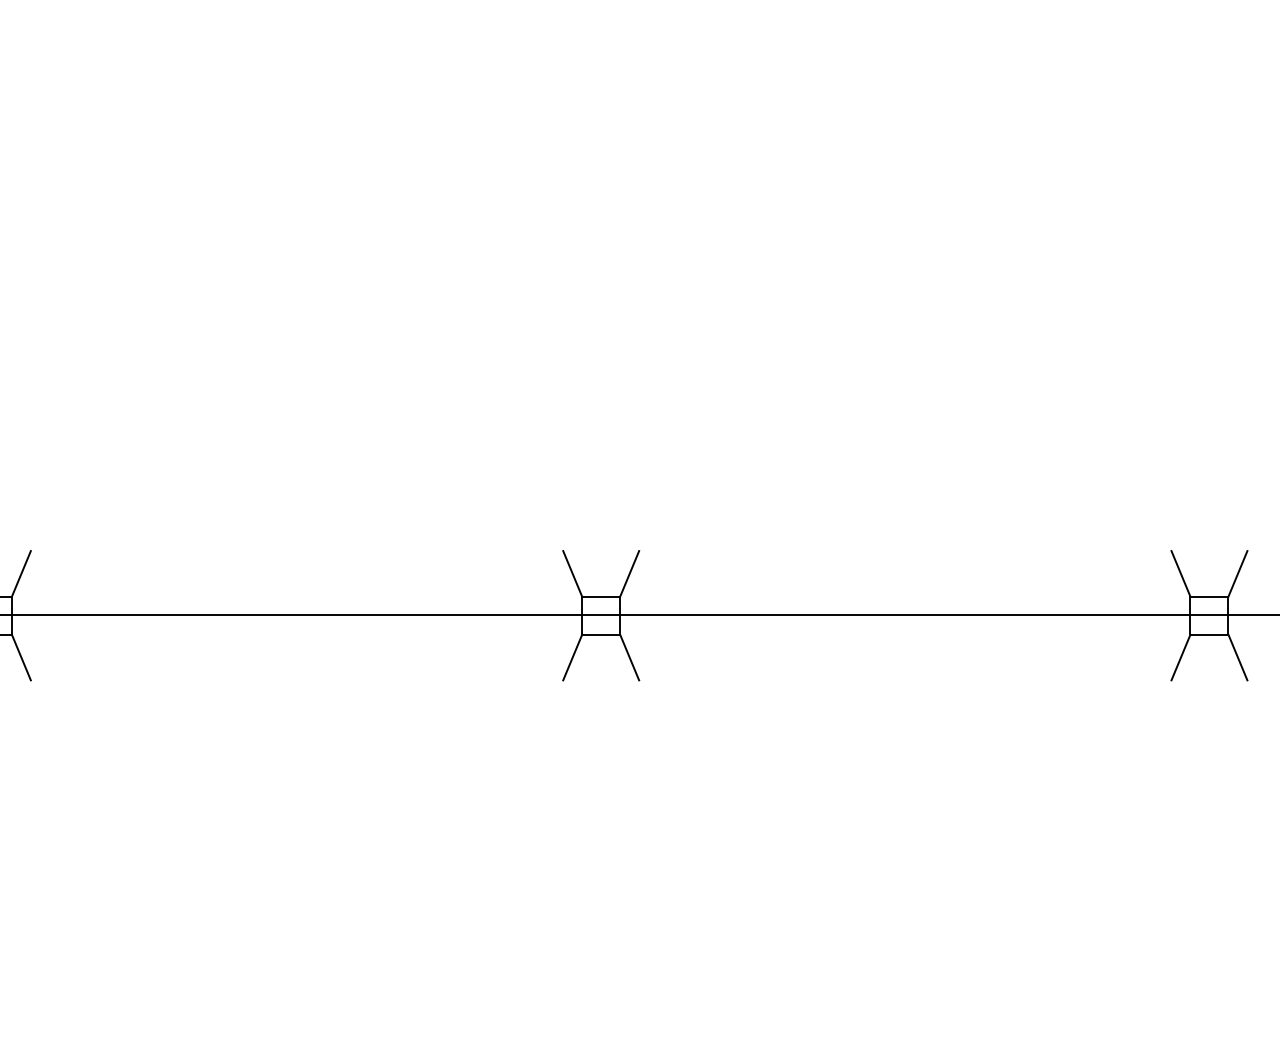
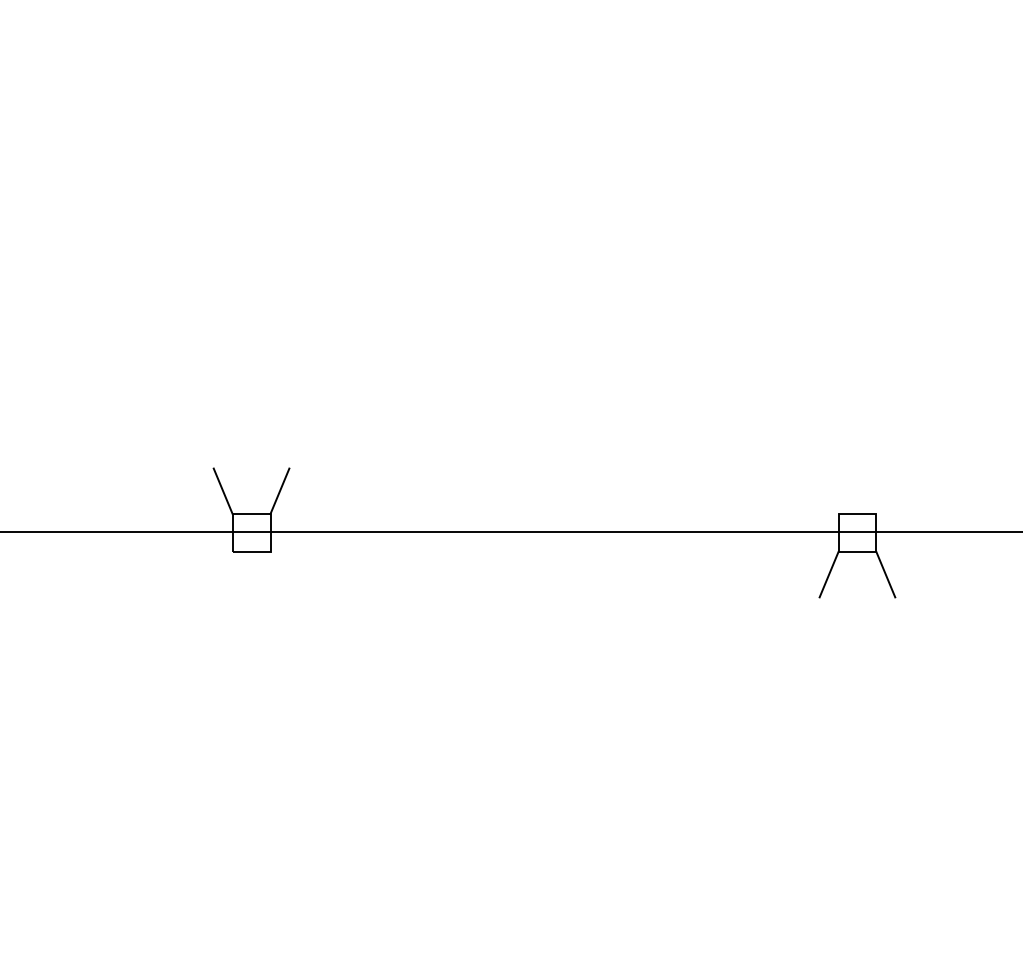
line: (1180, 573) -> (828, 490), removed
line: (1237, 573) -> (885, 490), removed
line: (572, 657) -> (222, 574), removed
line: (629, 657) -> (279, 574), removed

